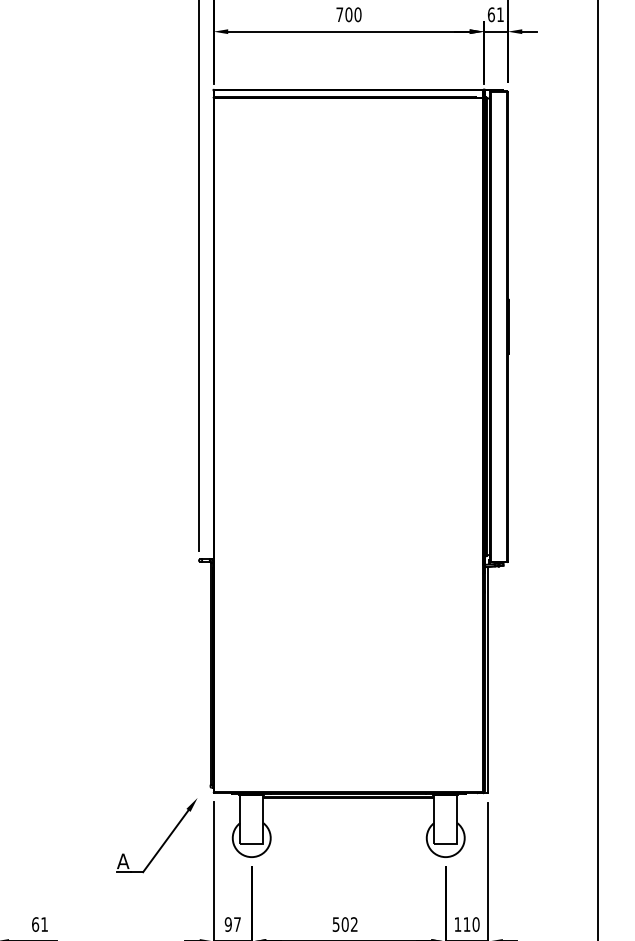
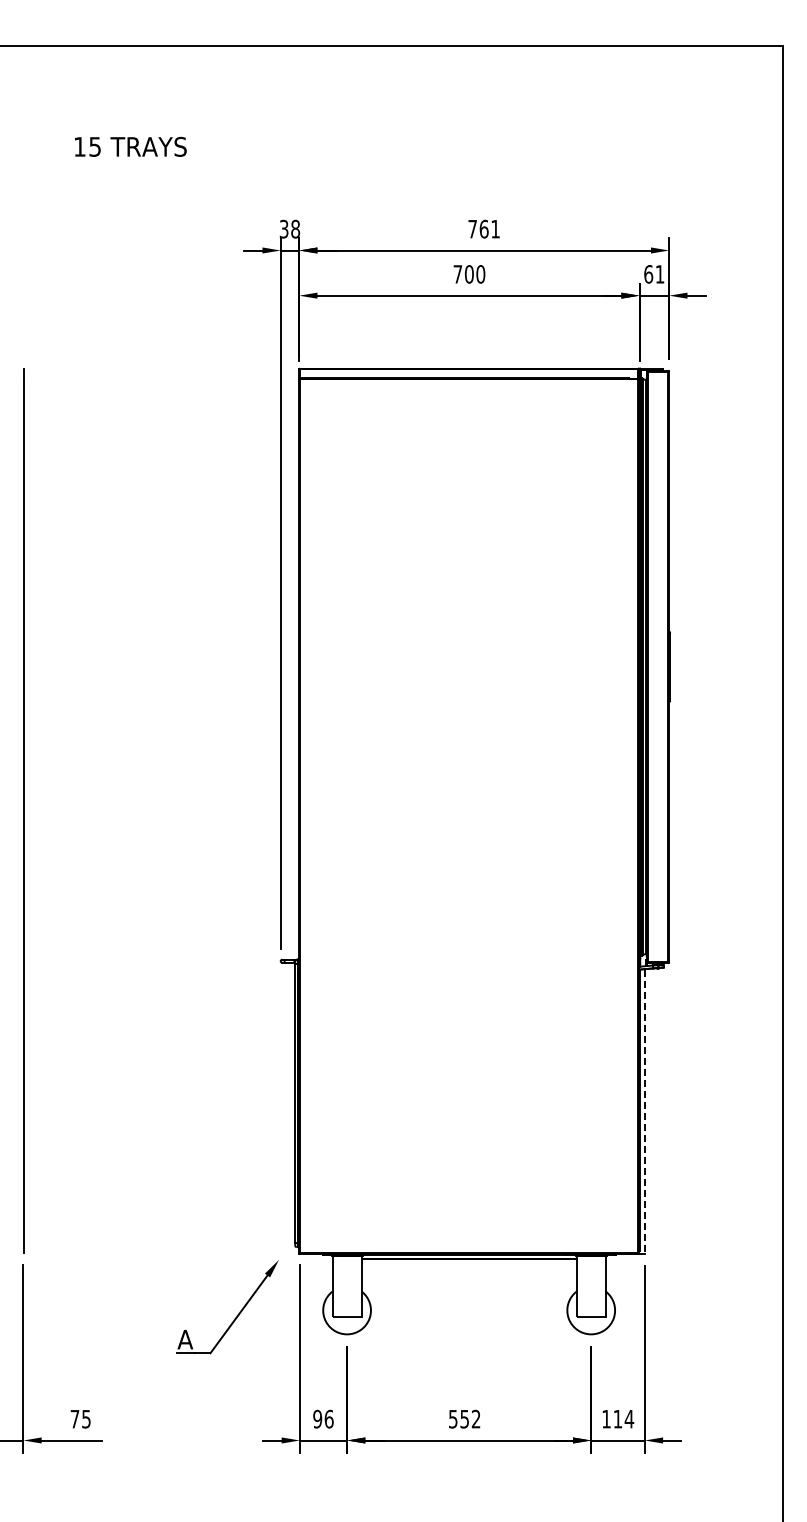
line: (488, 680) -> (644, 1111), solid -> dashed
text: (39, 924) -> (80, 1418), 61 -> 75
text: (236, 924) -> (328, 1418), 97 -> 96
text: (345, 924) -> (464, 1418), 502 -> 552
text: (476, 924) -> (629, 1418), 110 -> 114

